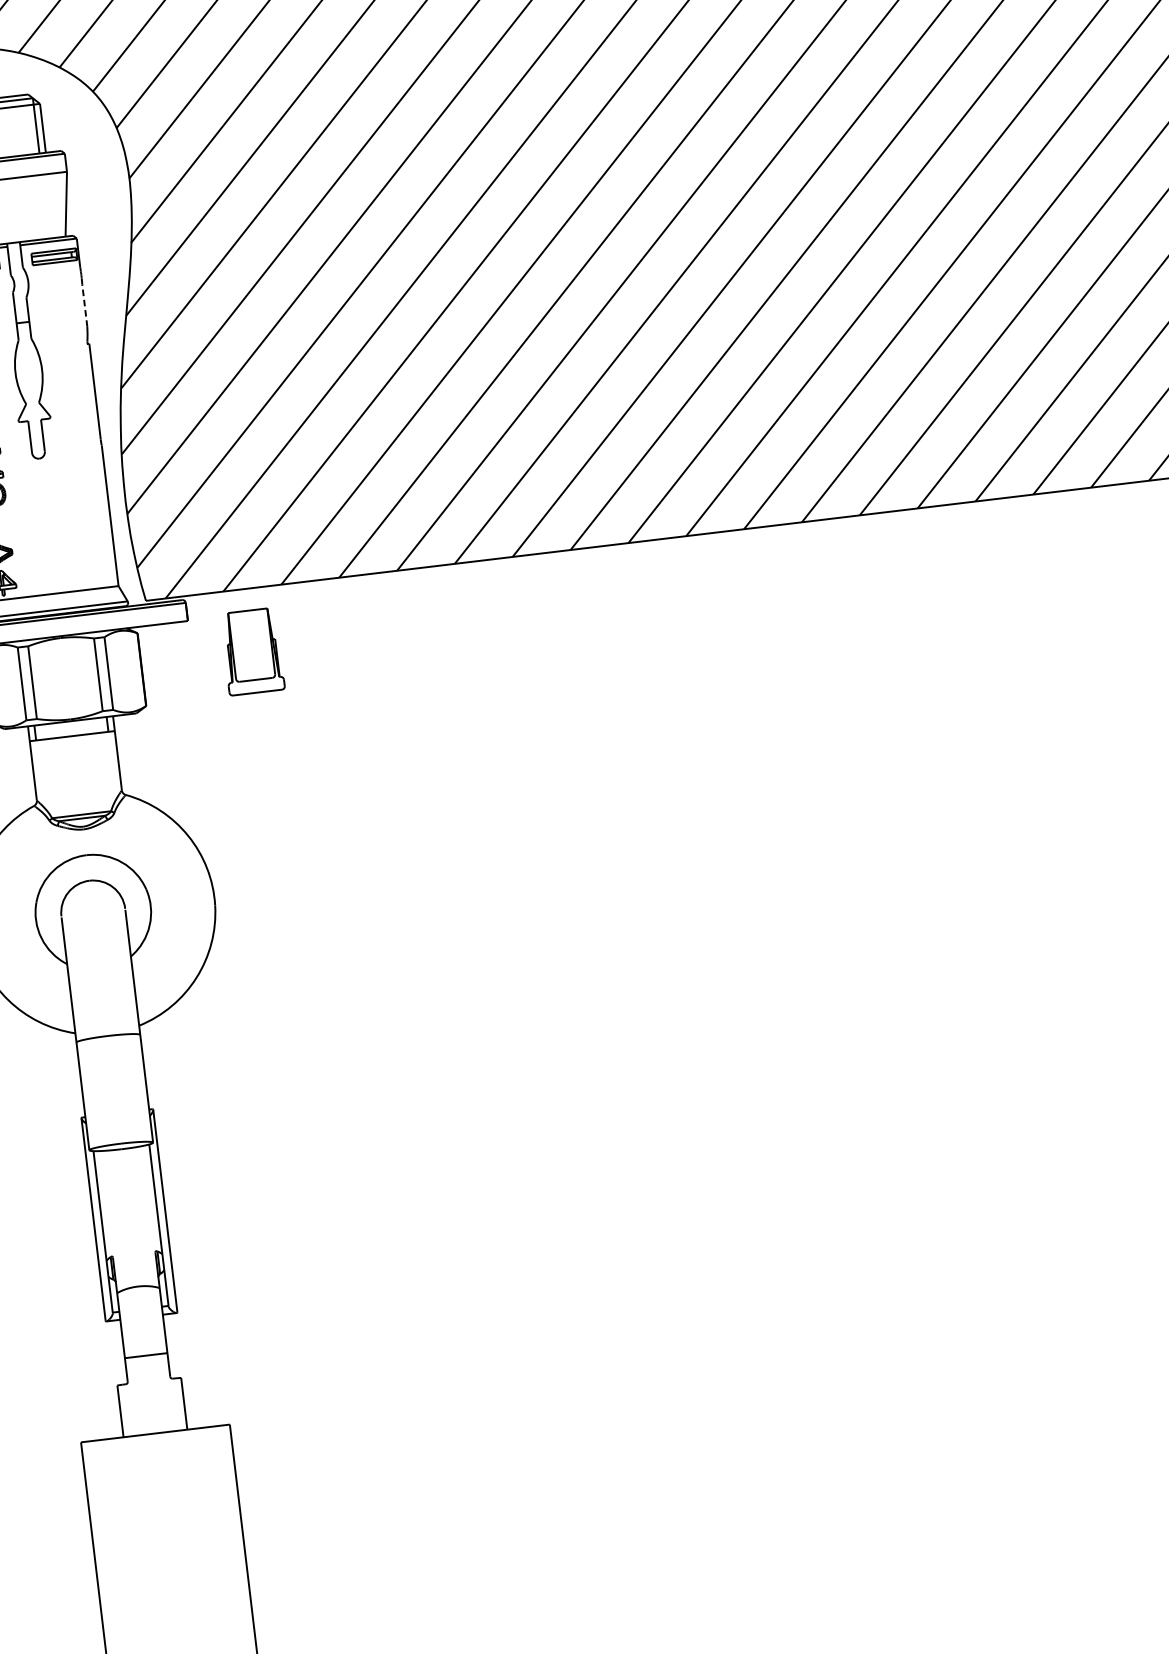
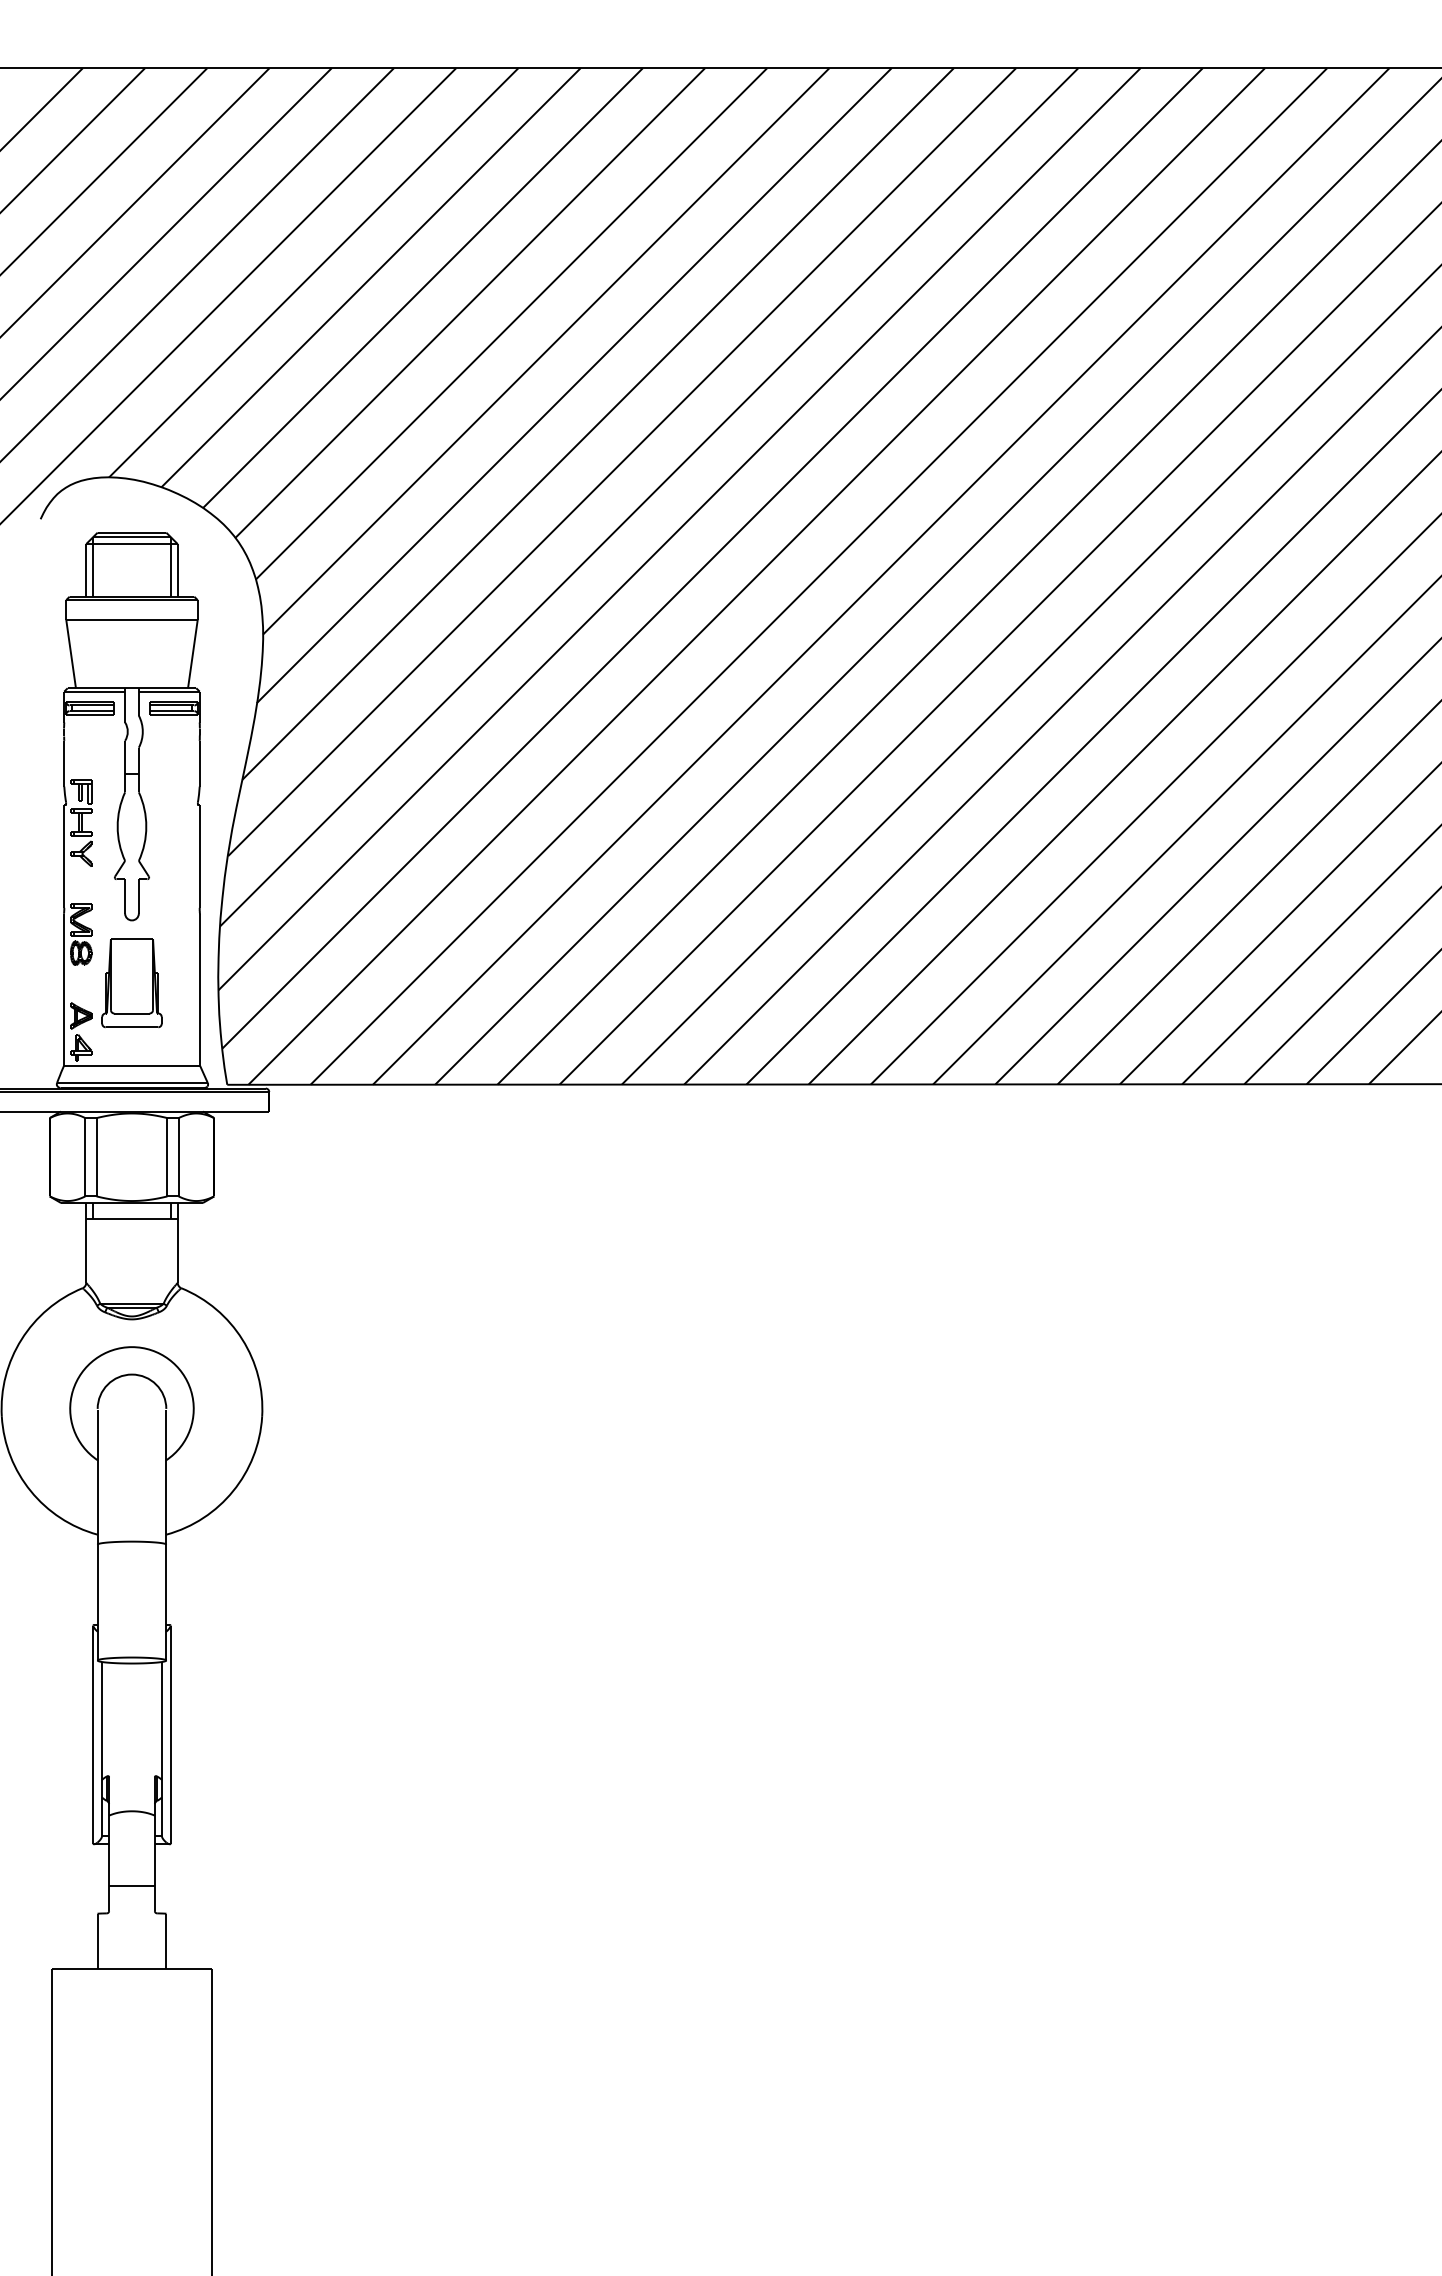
line: (84, 305) -> (199, 763), dashed -> solid
part: (252, 652) -> (131, 983), moved

